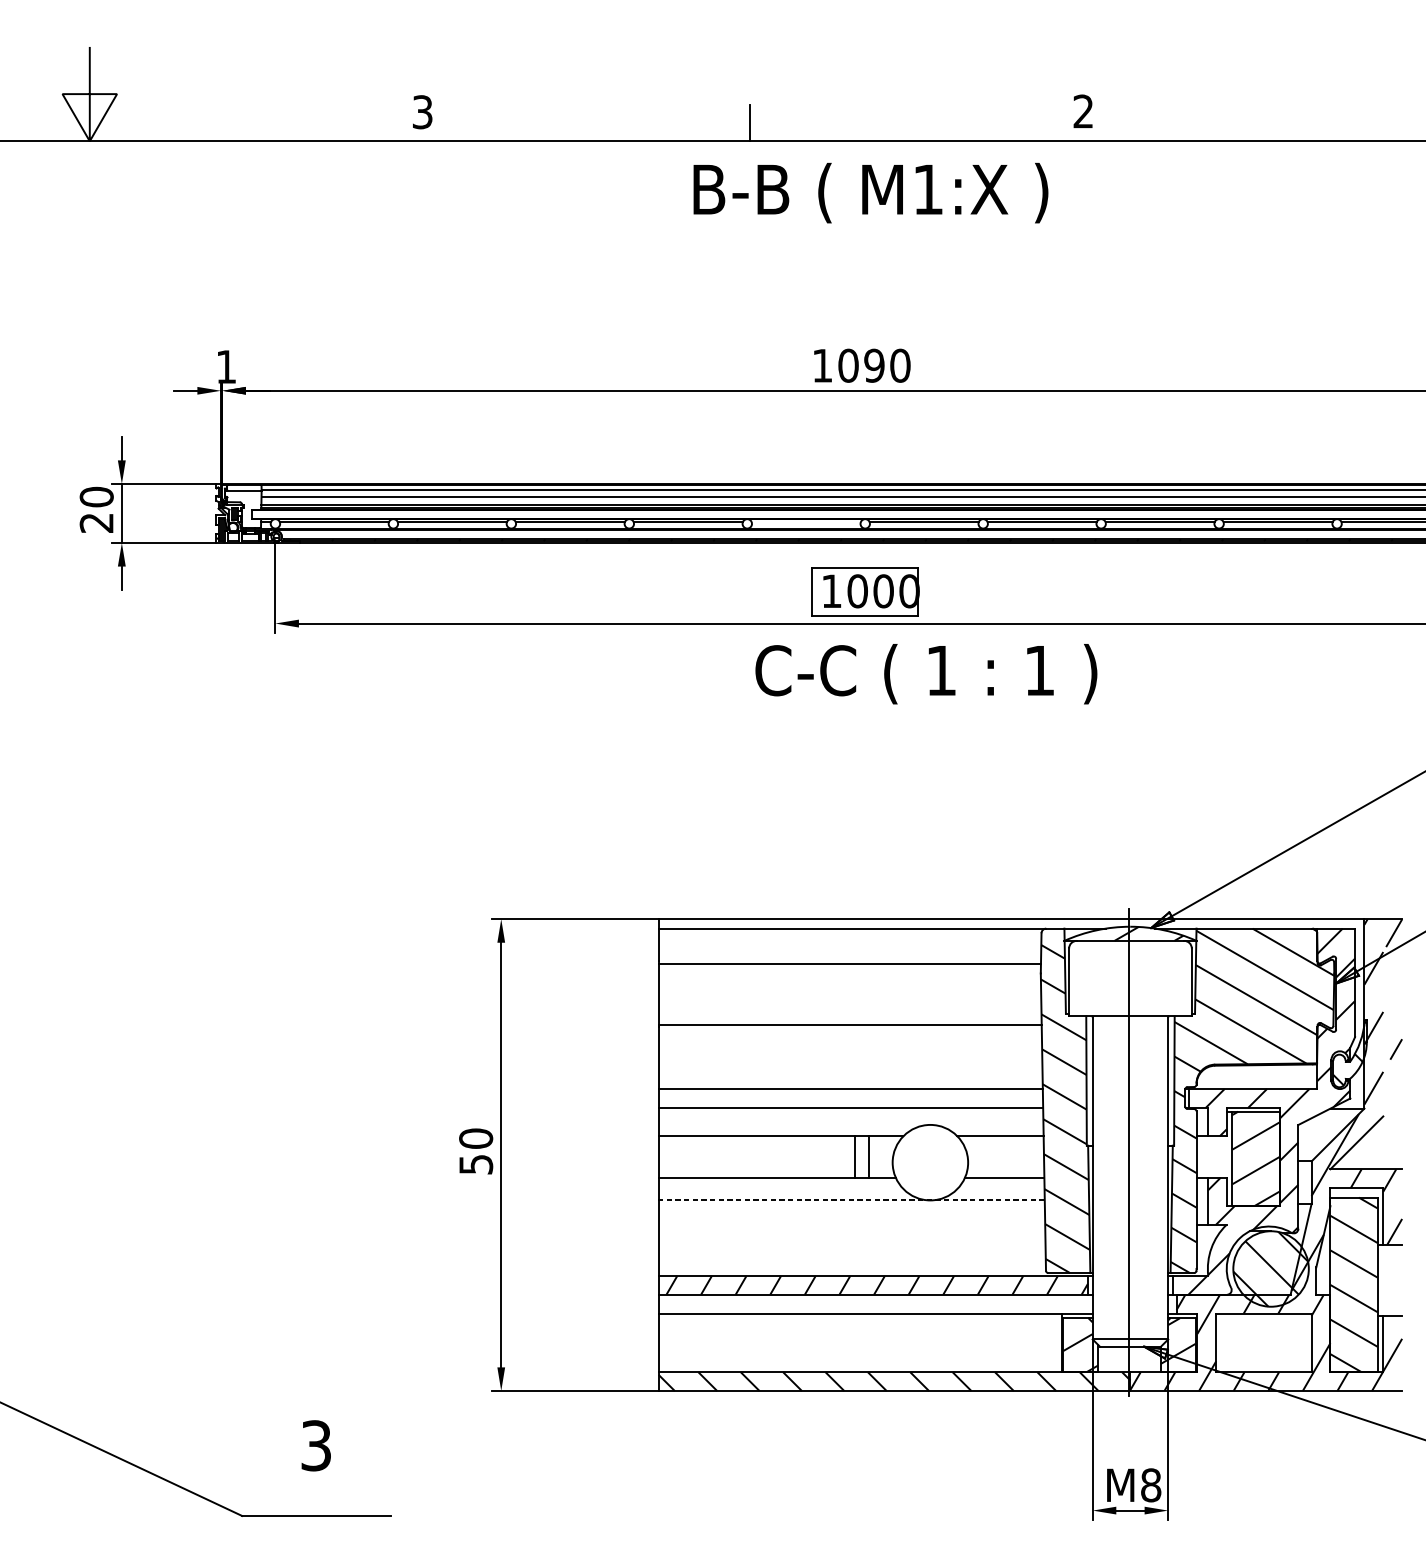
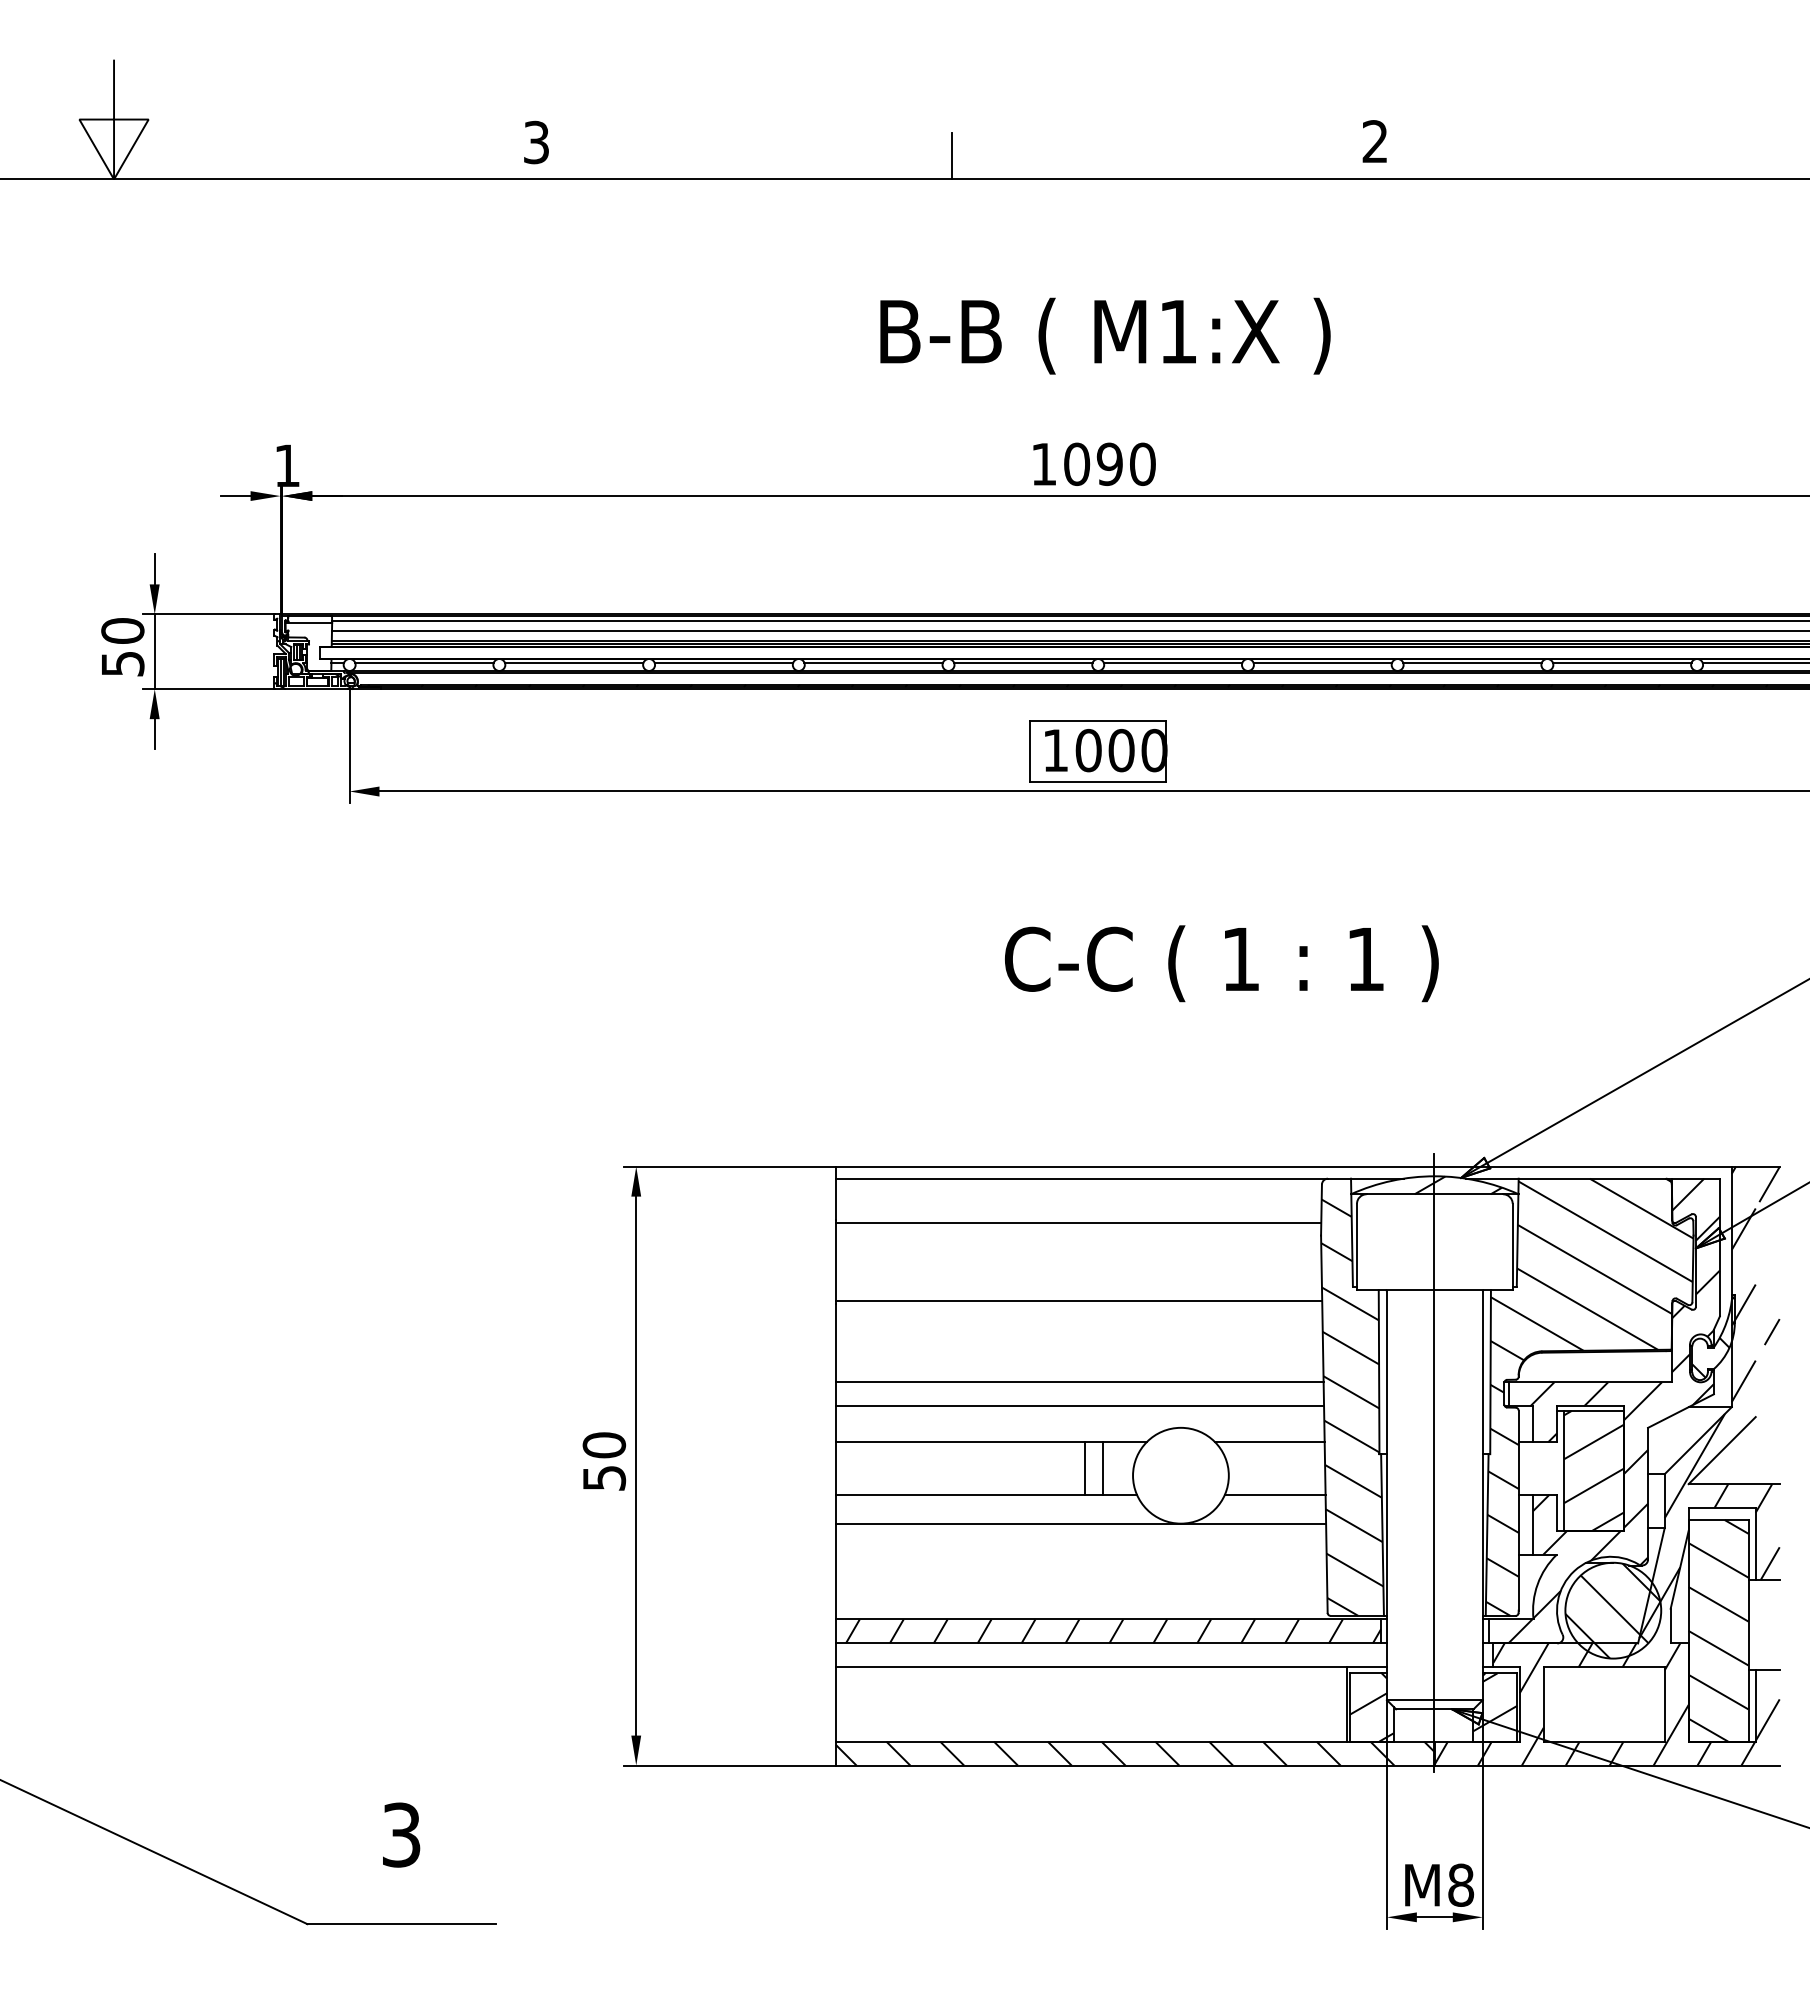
text: (870, 192) -> (1105, 335), moved
line: (806, 521) -> (1023, 662), added
text: (96, 523) -> (122, 664), 20 -> 50
text: (926, 673) -> (1221, 963), moved
line: (851, 1200) -> (1080, 1523), dashed -> solid

